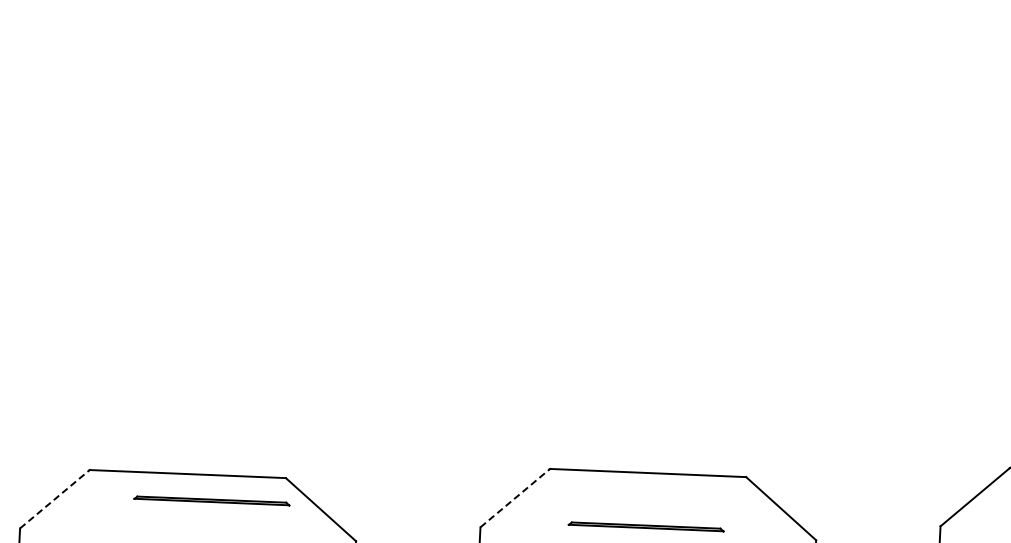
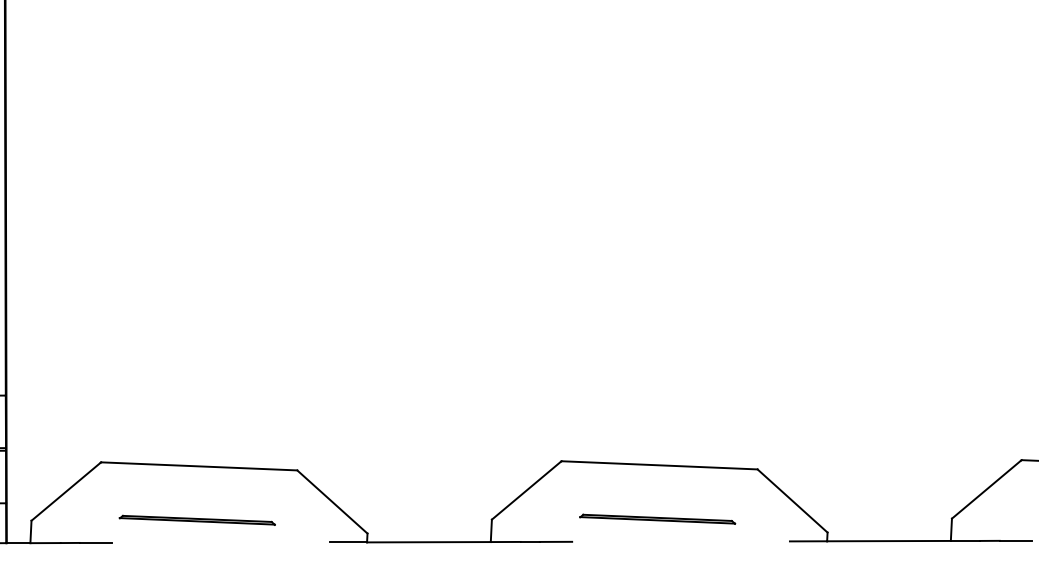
line: (515, 498) -> (526, 490), dashed -> solid
line: (55, 499) -> (66, 491), dashed -> solid
part: (211, 500) -> (196, 519), moved

